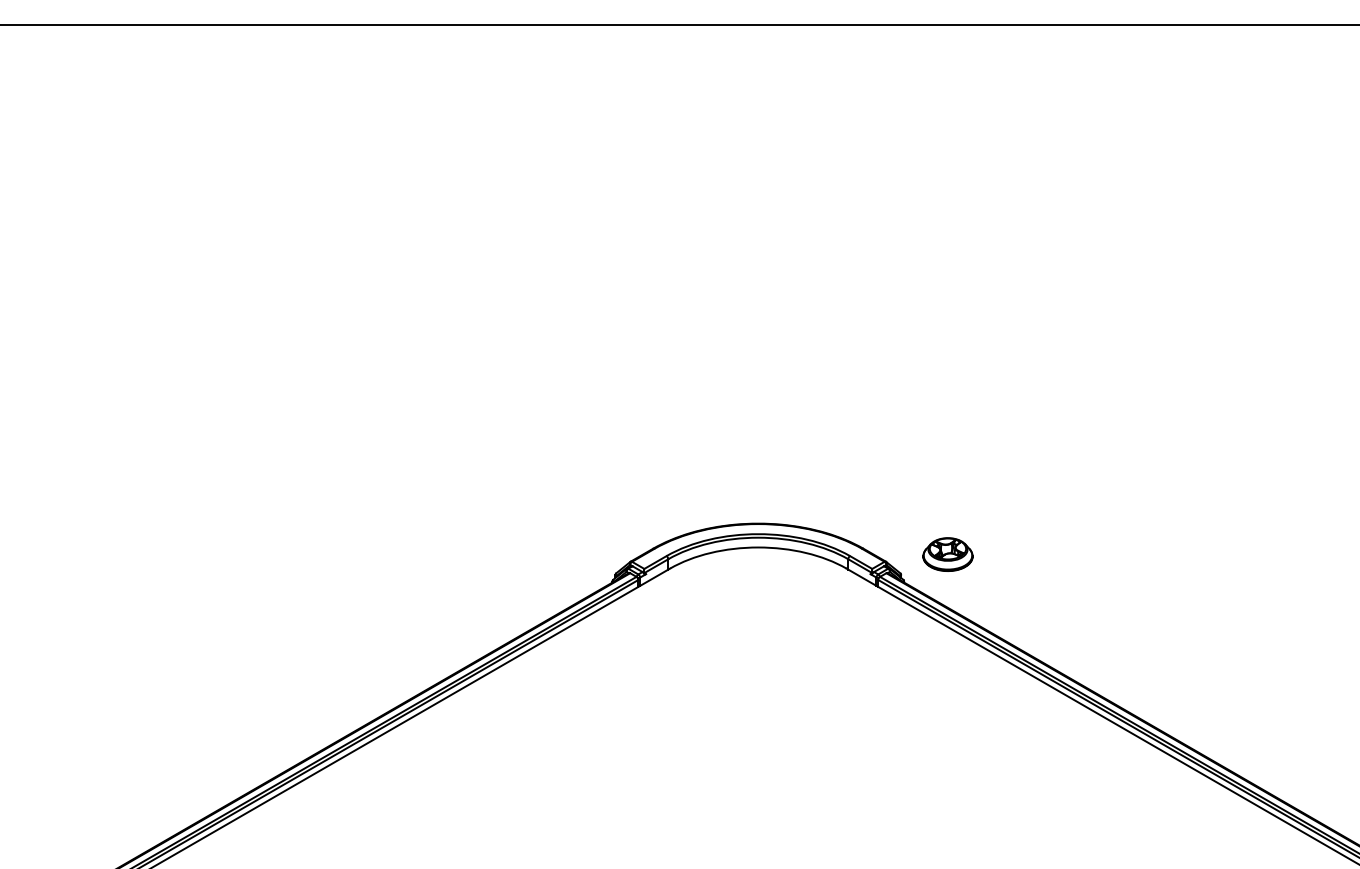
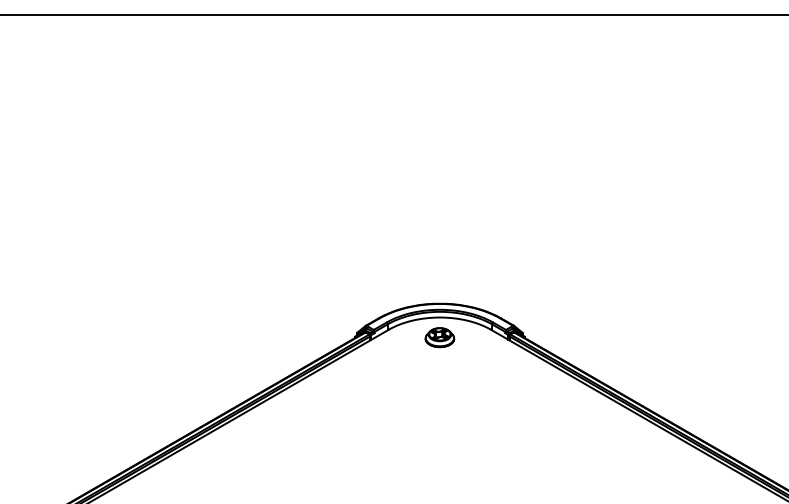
part: (947, 554) -> (439, 337), moved

